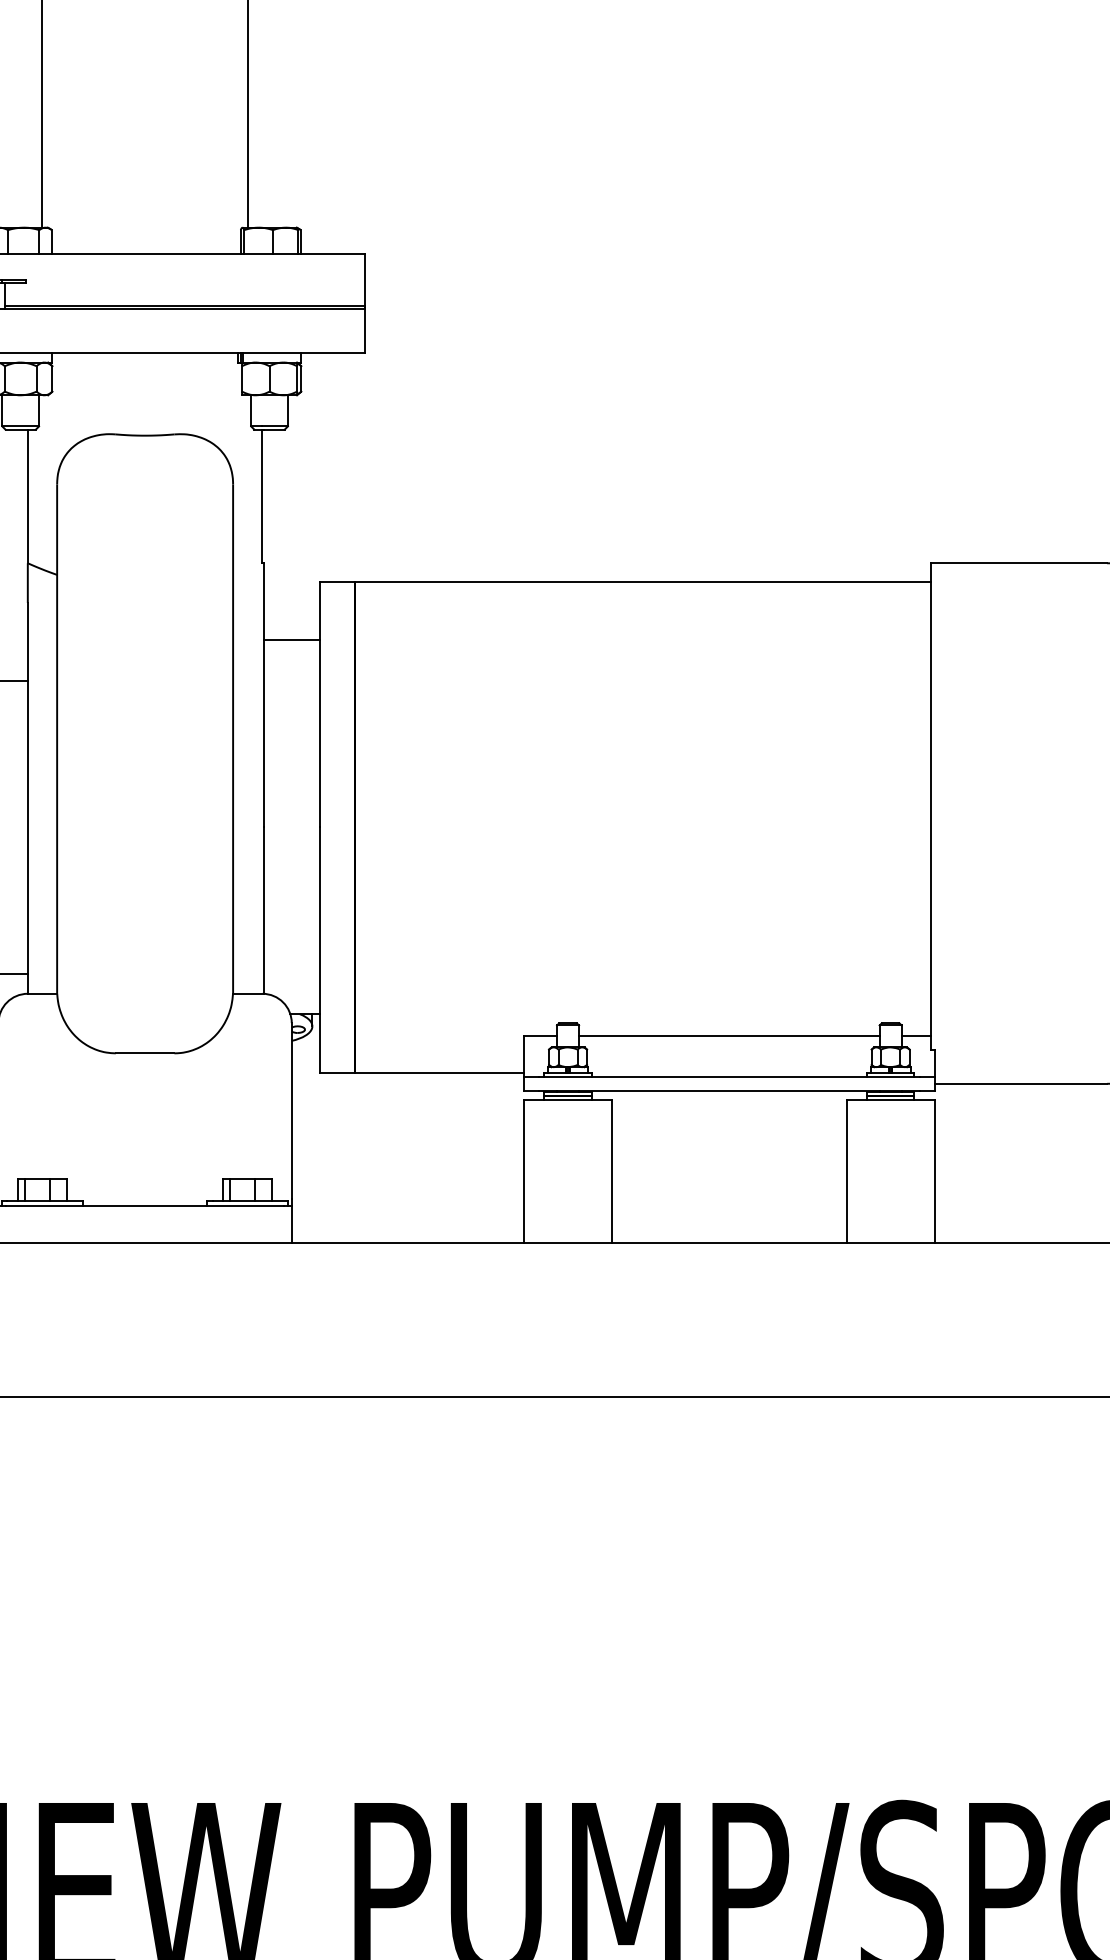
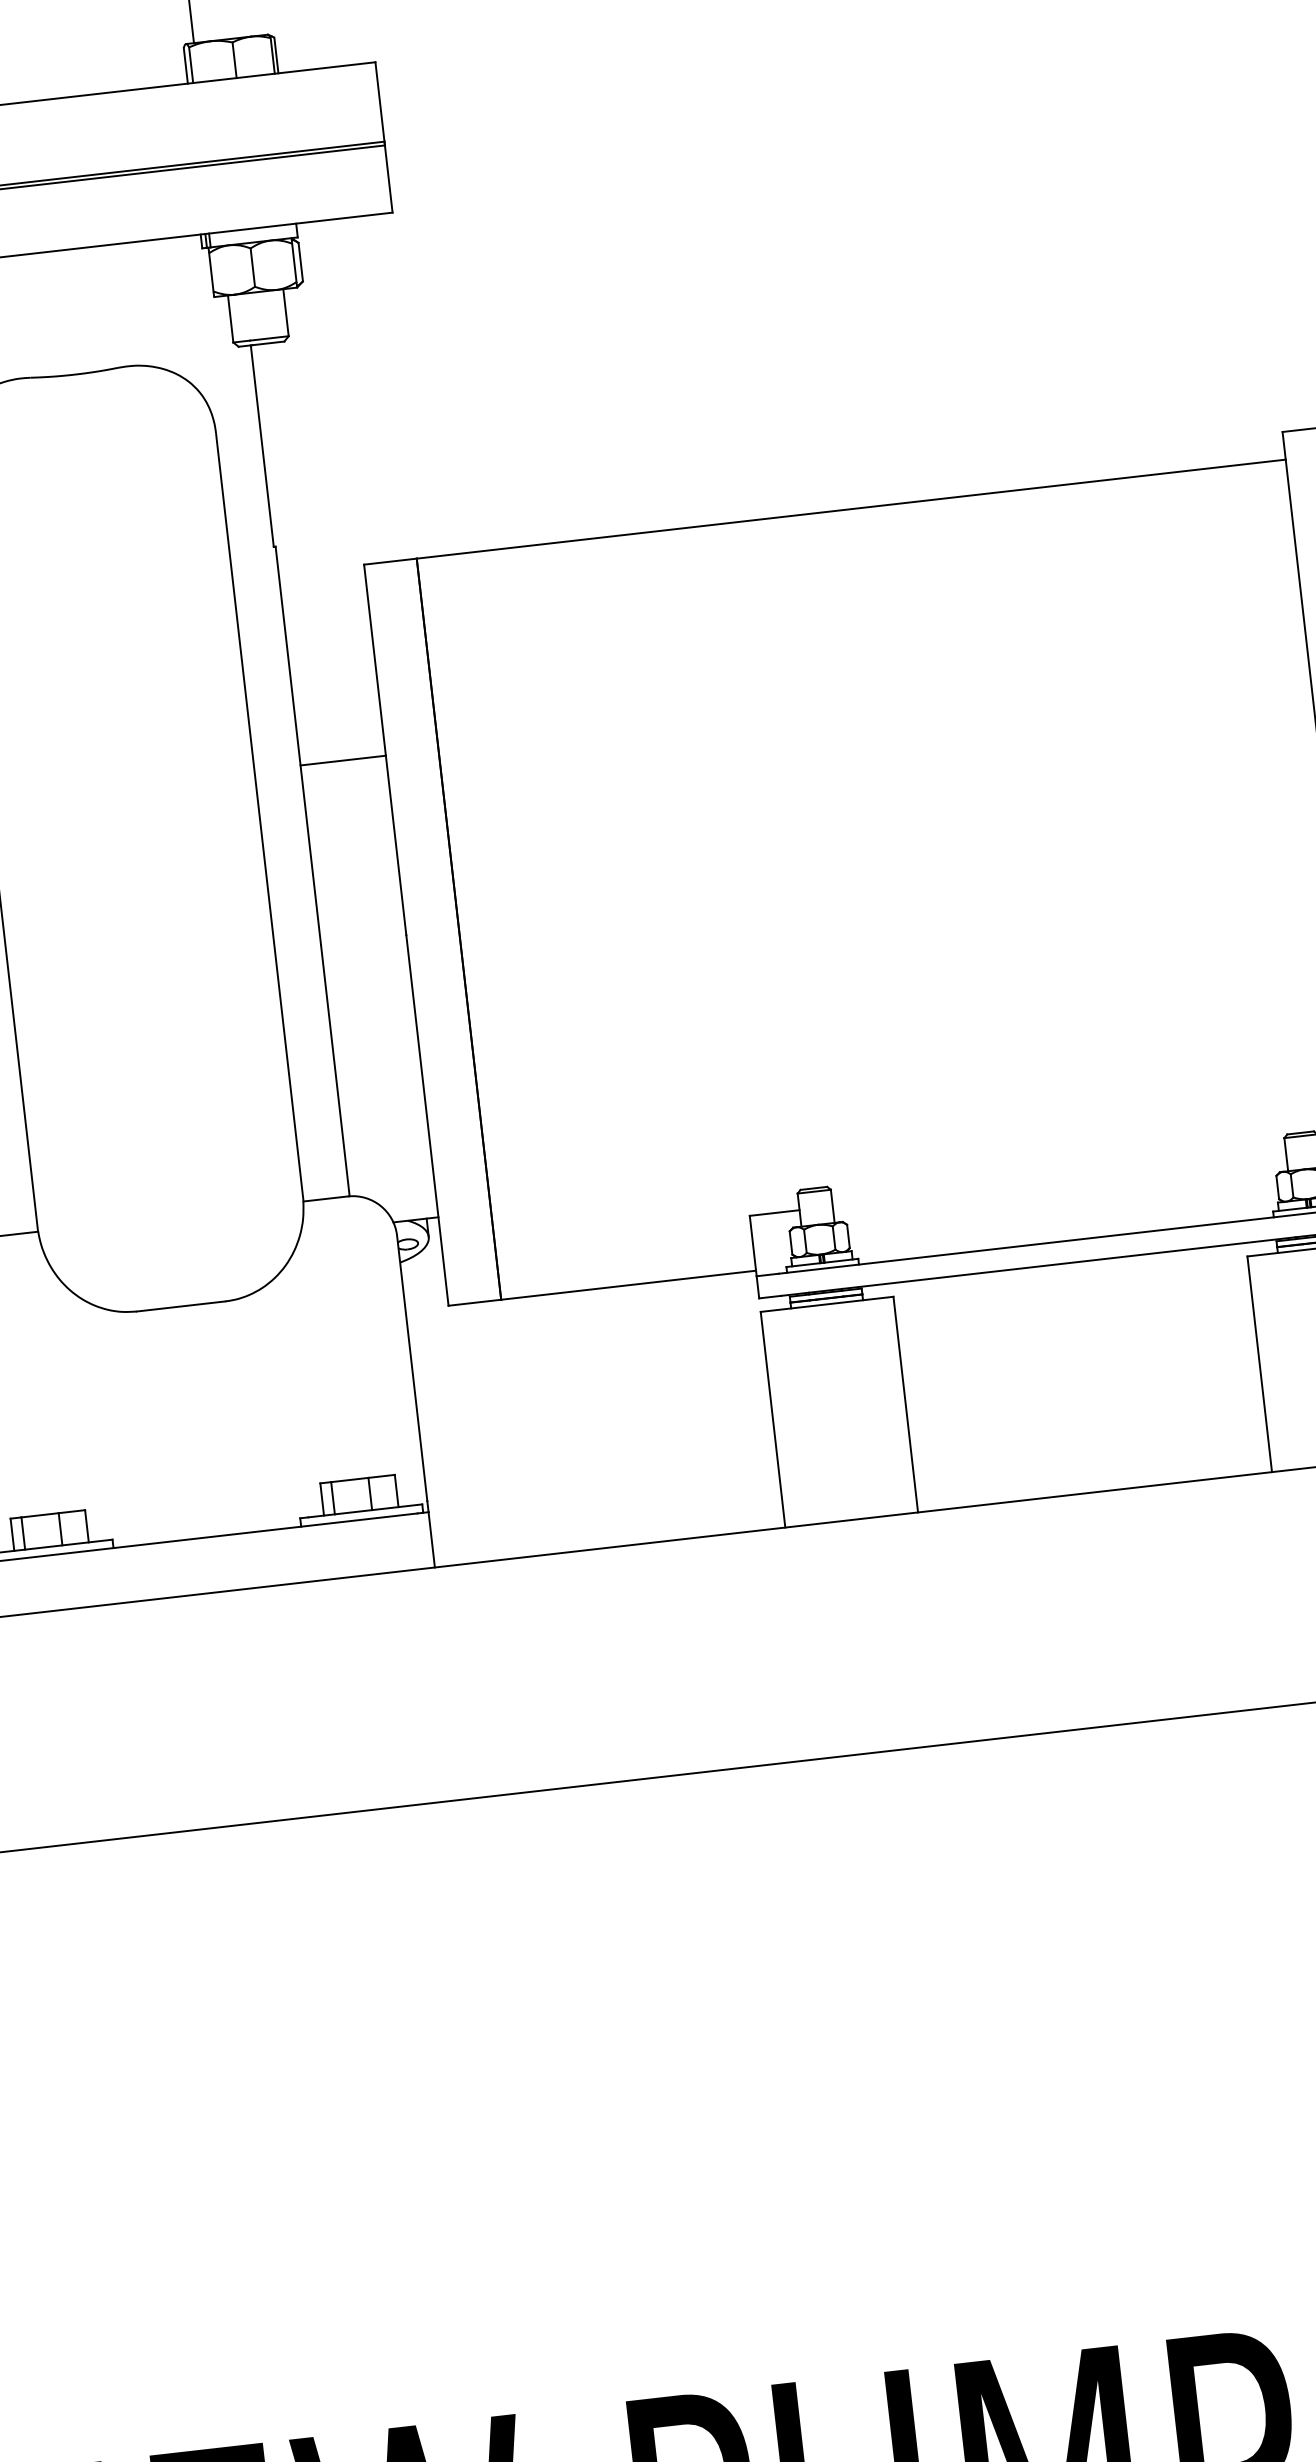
line: (291, 640) -> (342, 761), moved
line: (729, 1036) -> (1059, 1180), removed

